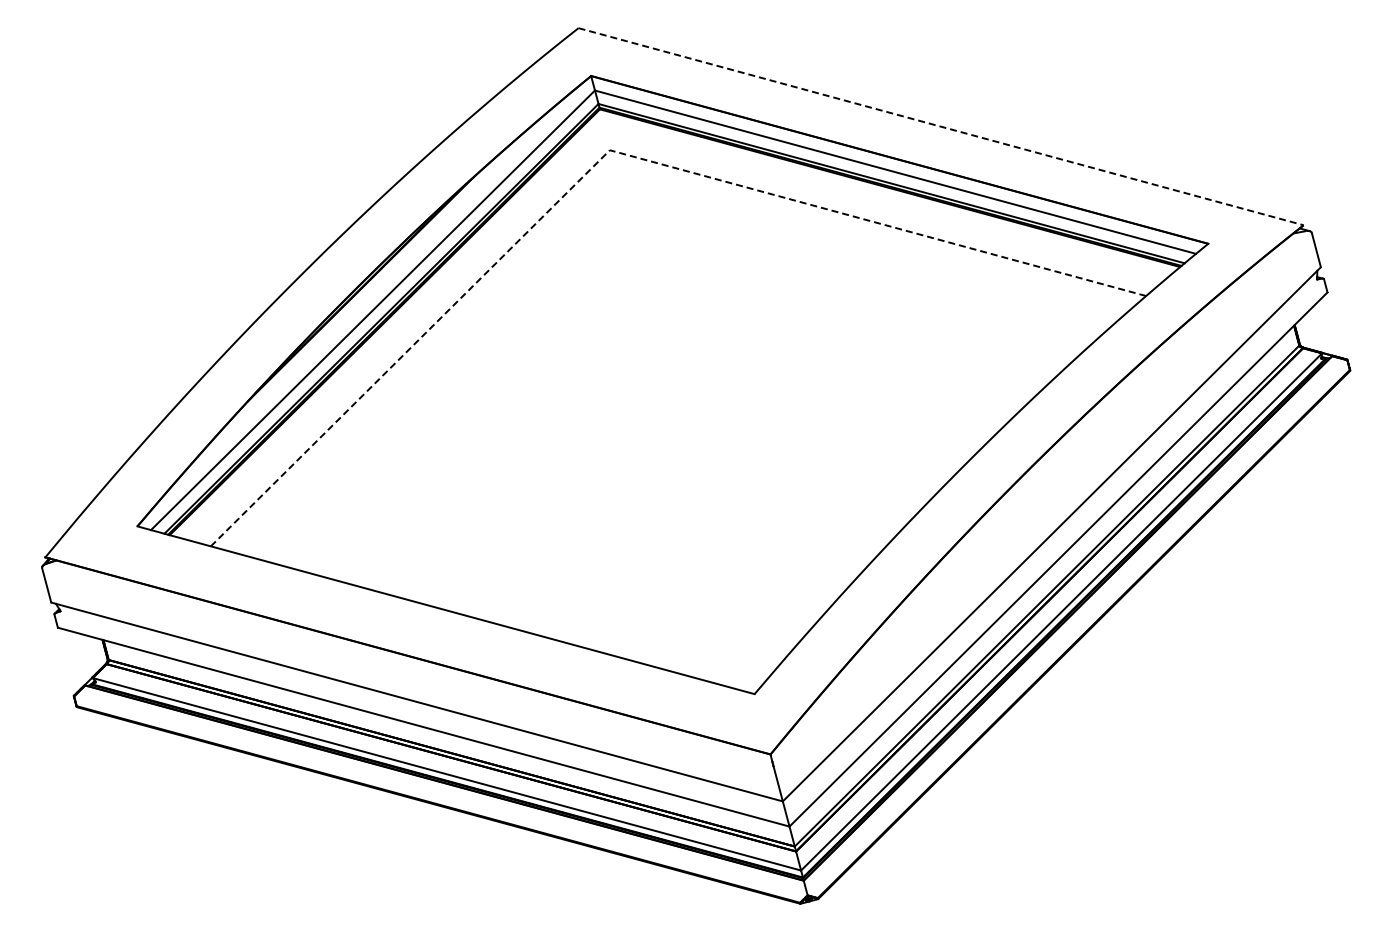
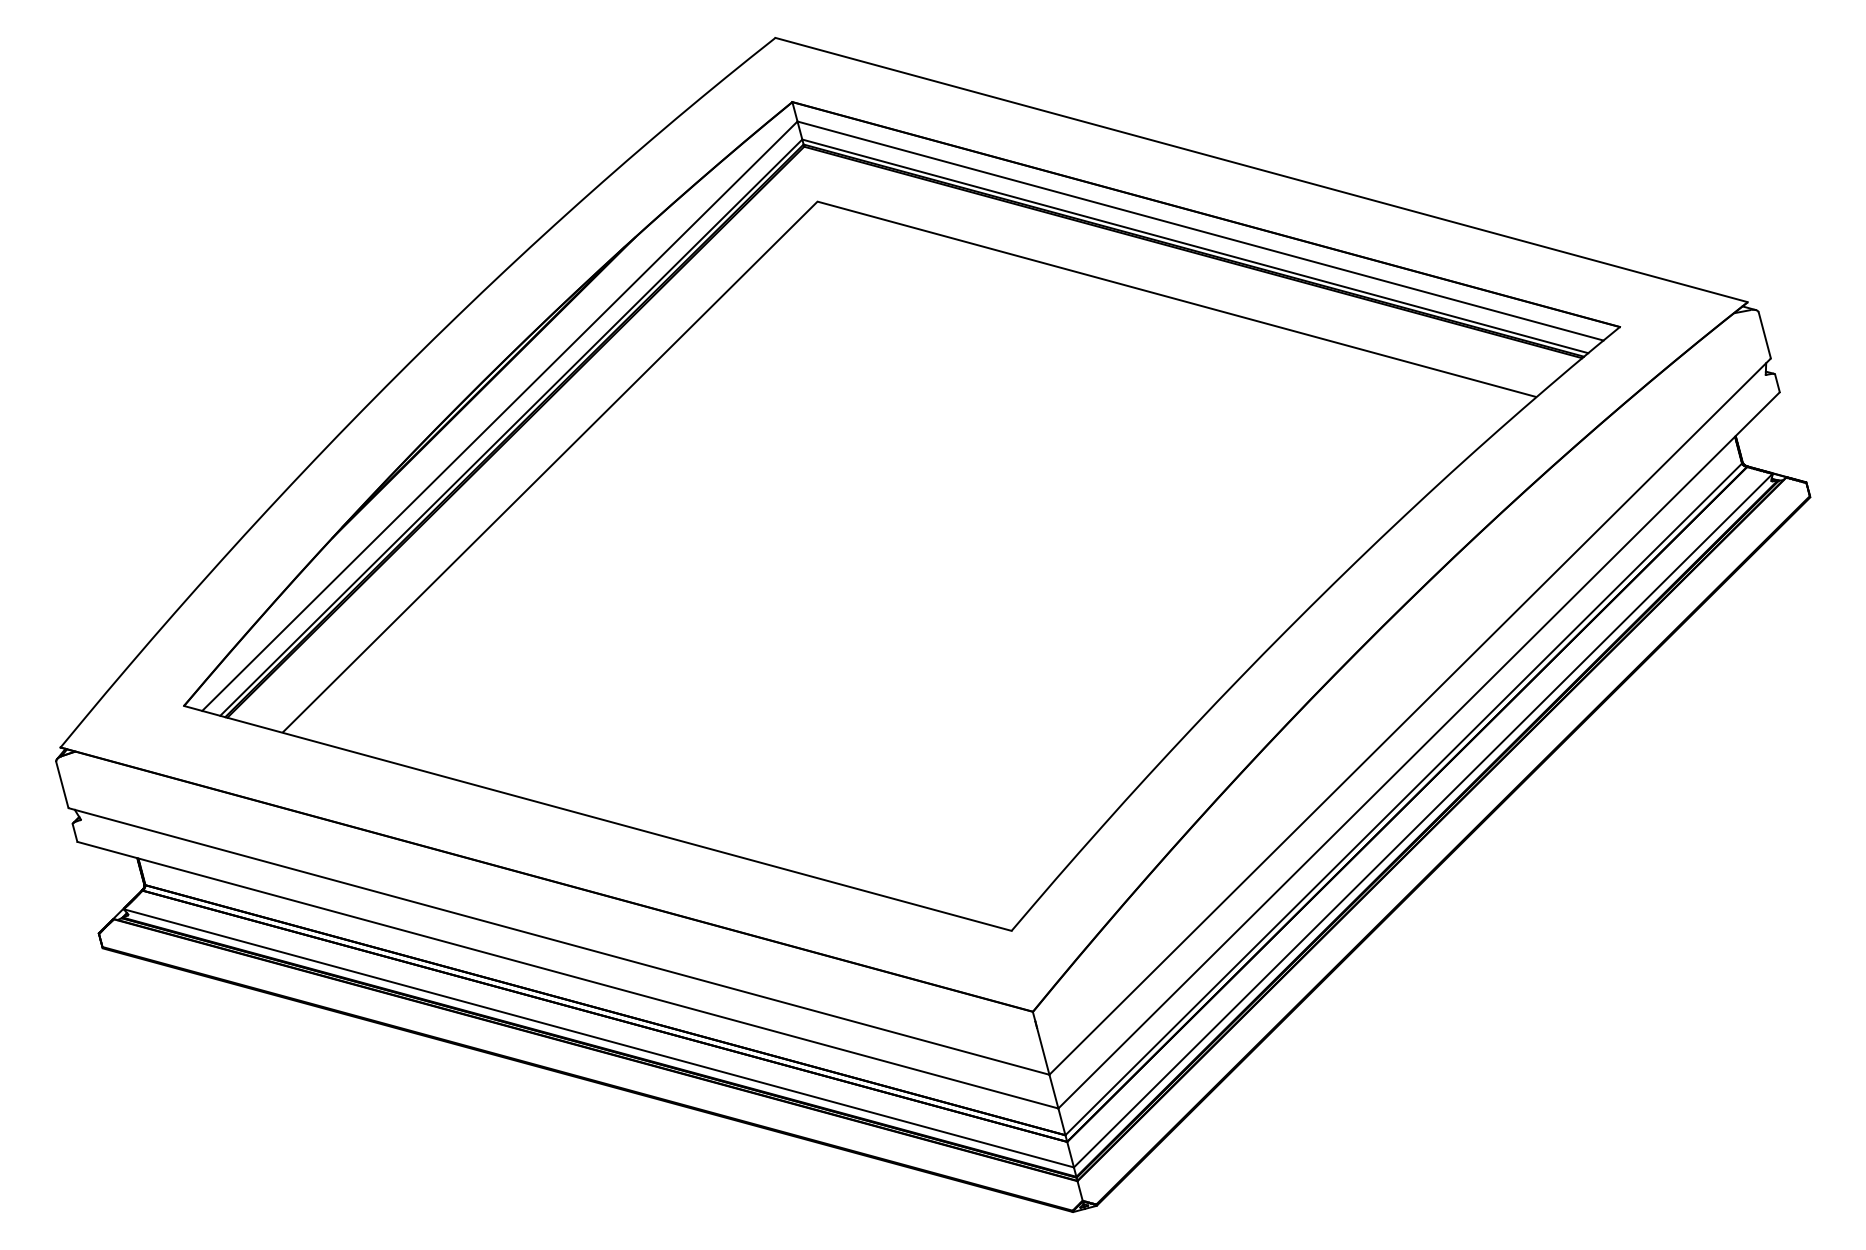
line: (941, 126) -> (1262, 169), dashed -> solid
line: (607, 152) -> (814, 204), dashed -> solid

